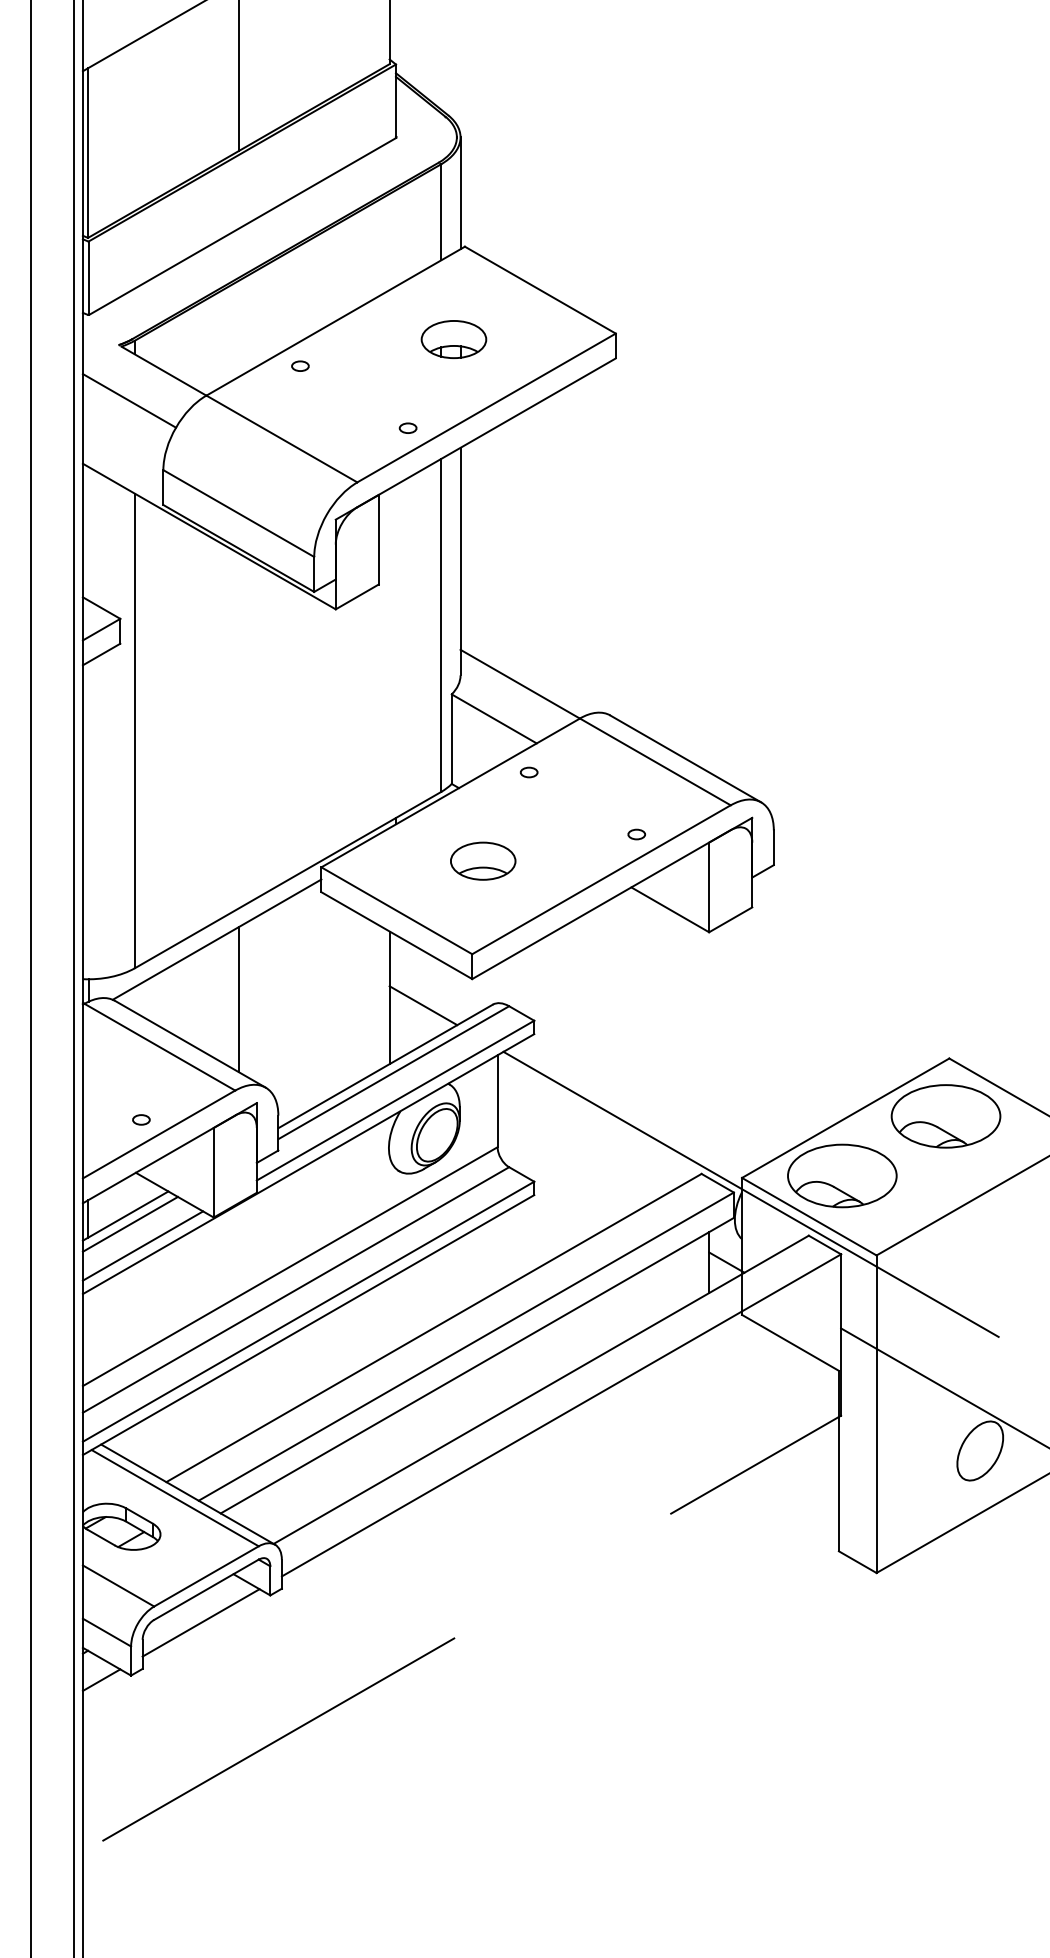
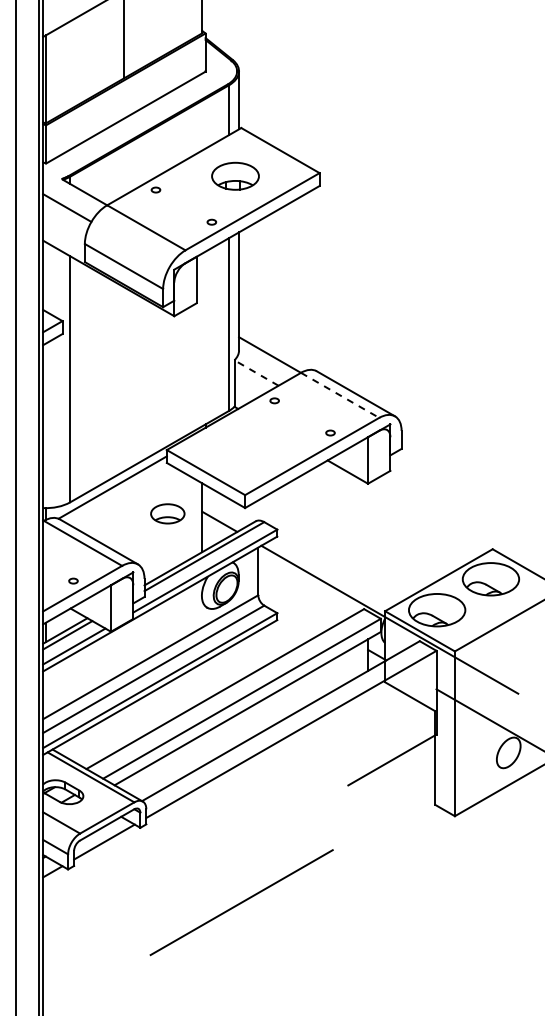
part: (453, 338) -> (235, 175), size x1.4
line: (494, 717) -> (256, 372), solid -> dashed
line: (656, 762) -> (340, 395), solid -> dashed
part: (482, 860) -> (167, 513), moved
line: (237, 999) -> (123, 518), removed
line: (278, 1739) -> (241, 902), moved

